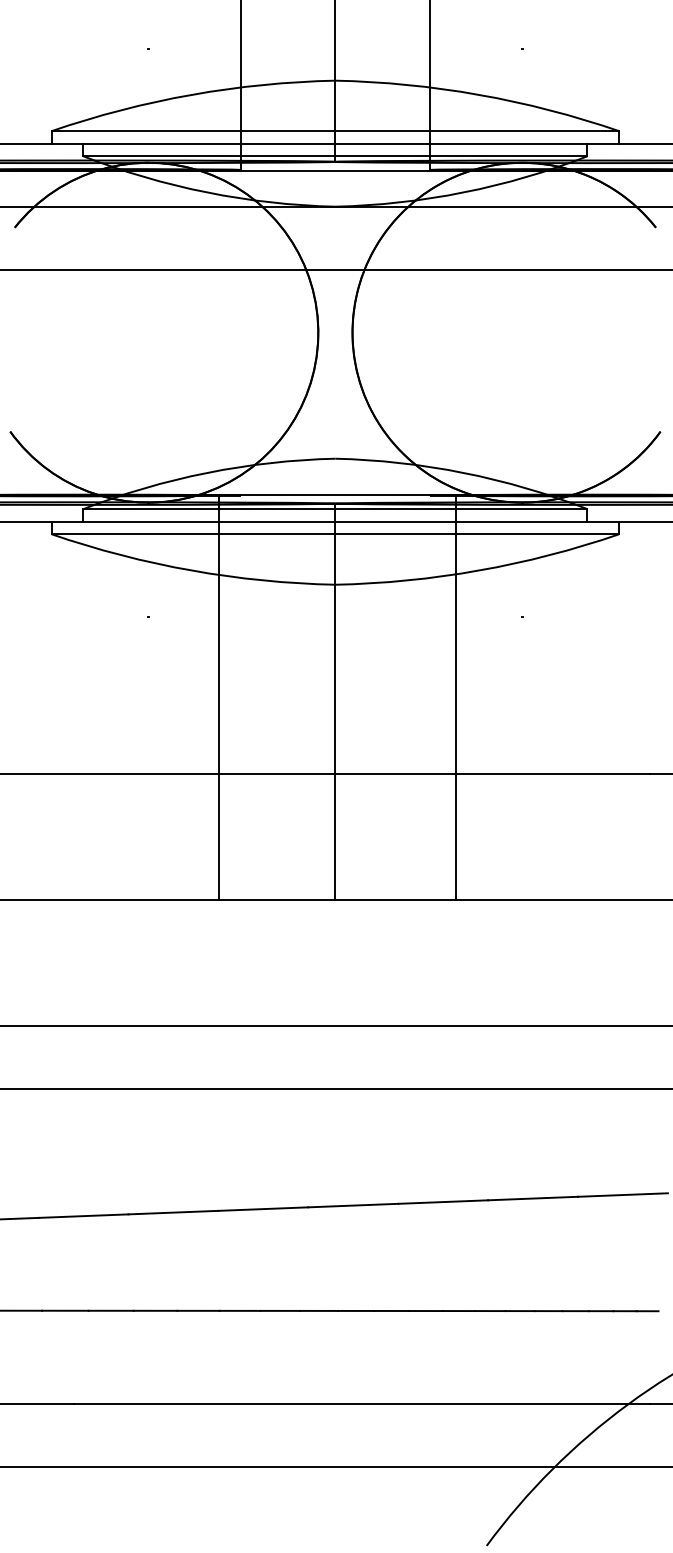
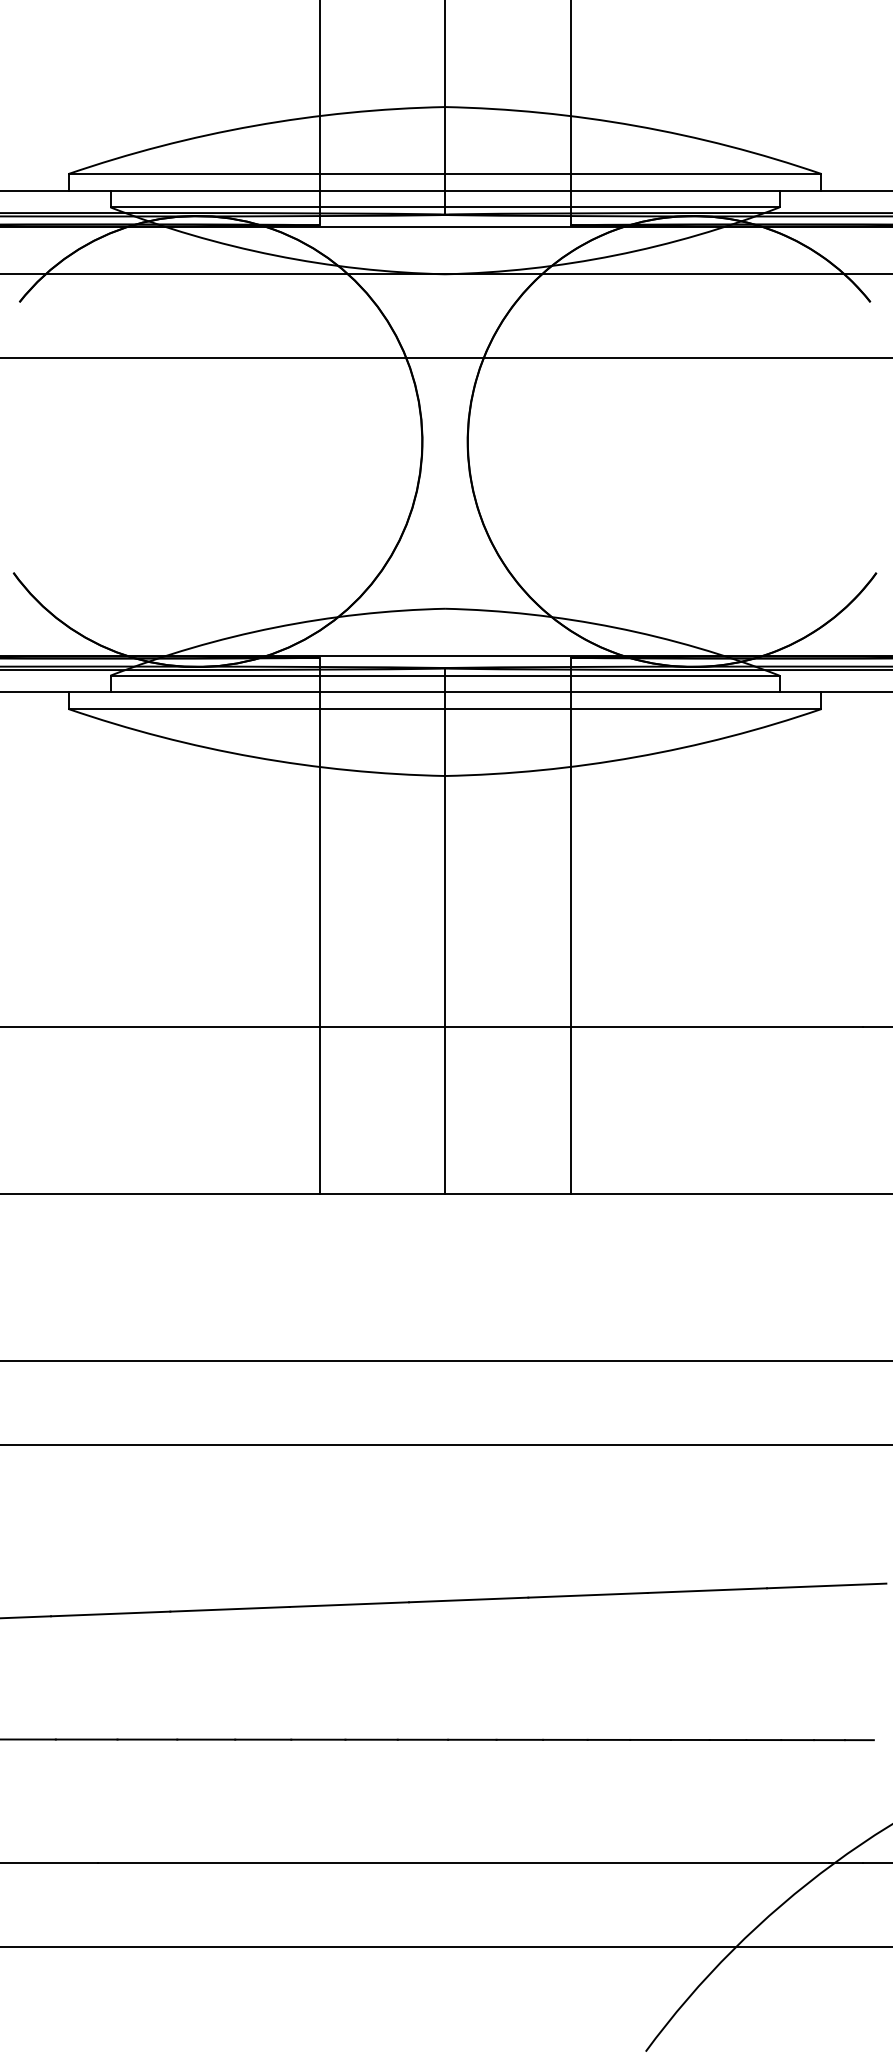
line: (218, 697) -> (319, 925), moved
line: (455, 697) -> (570, 925), moved

